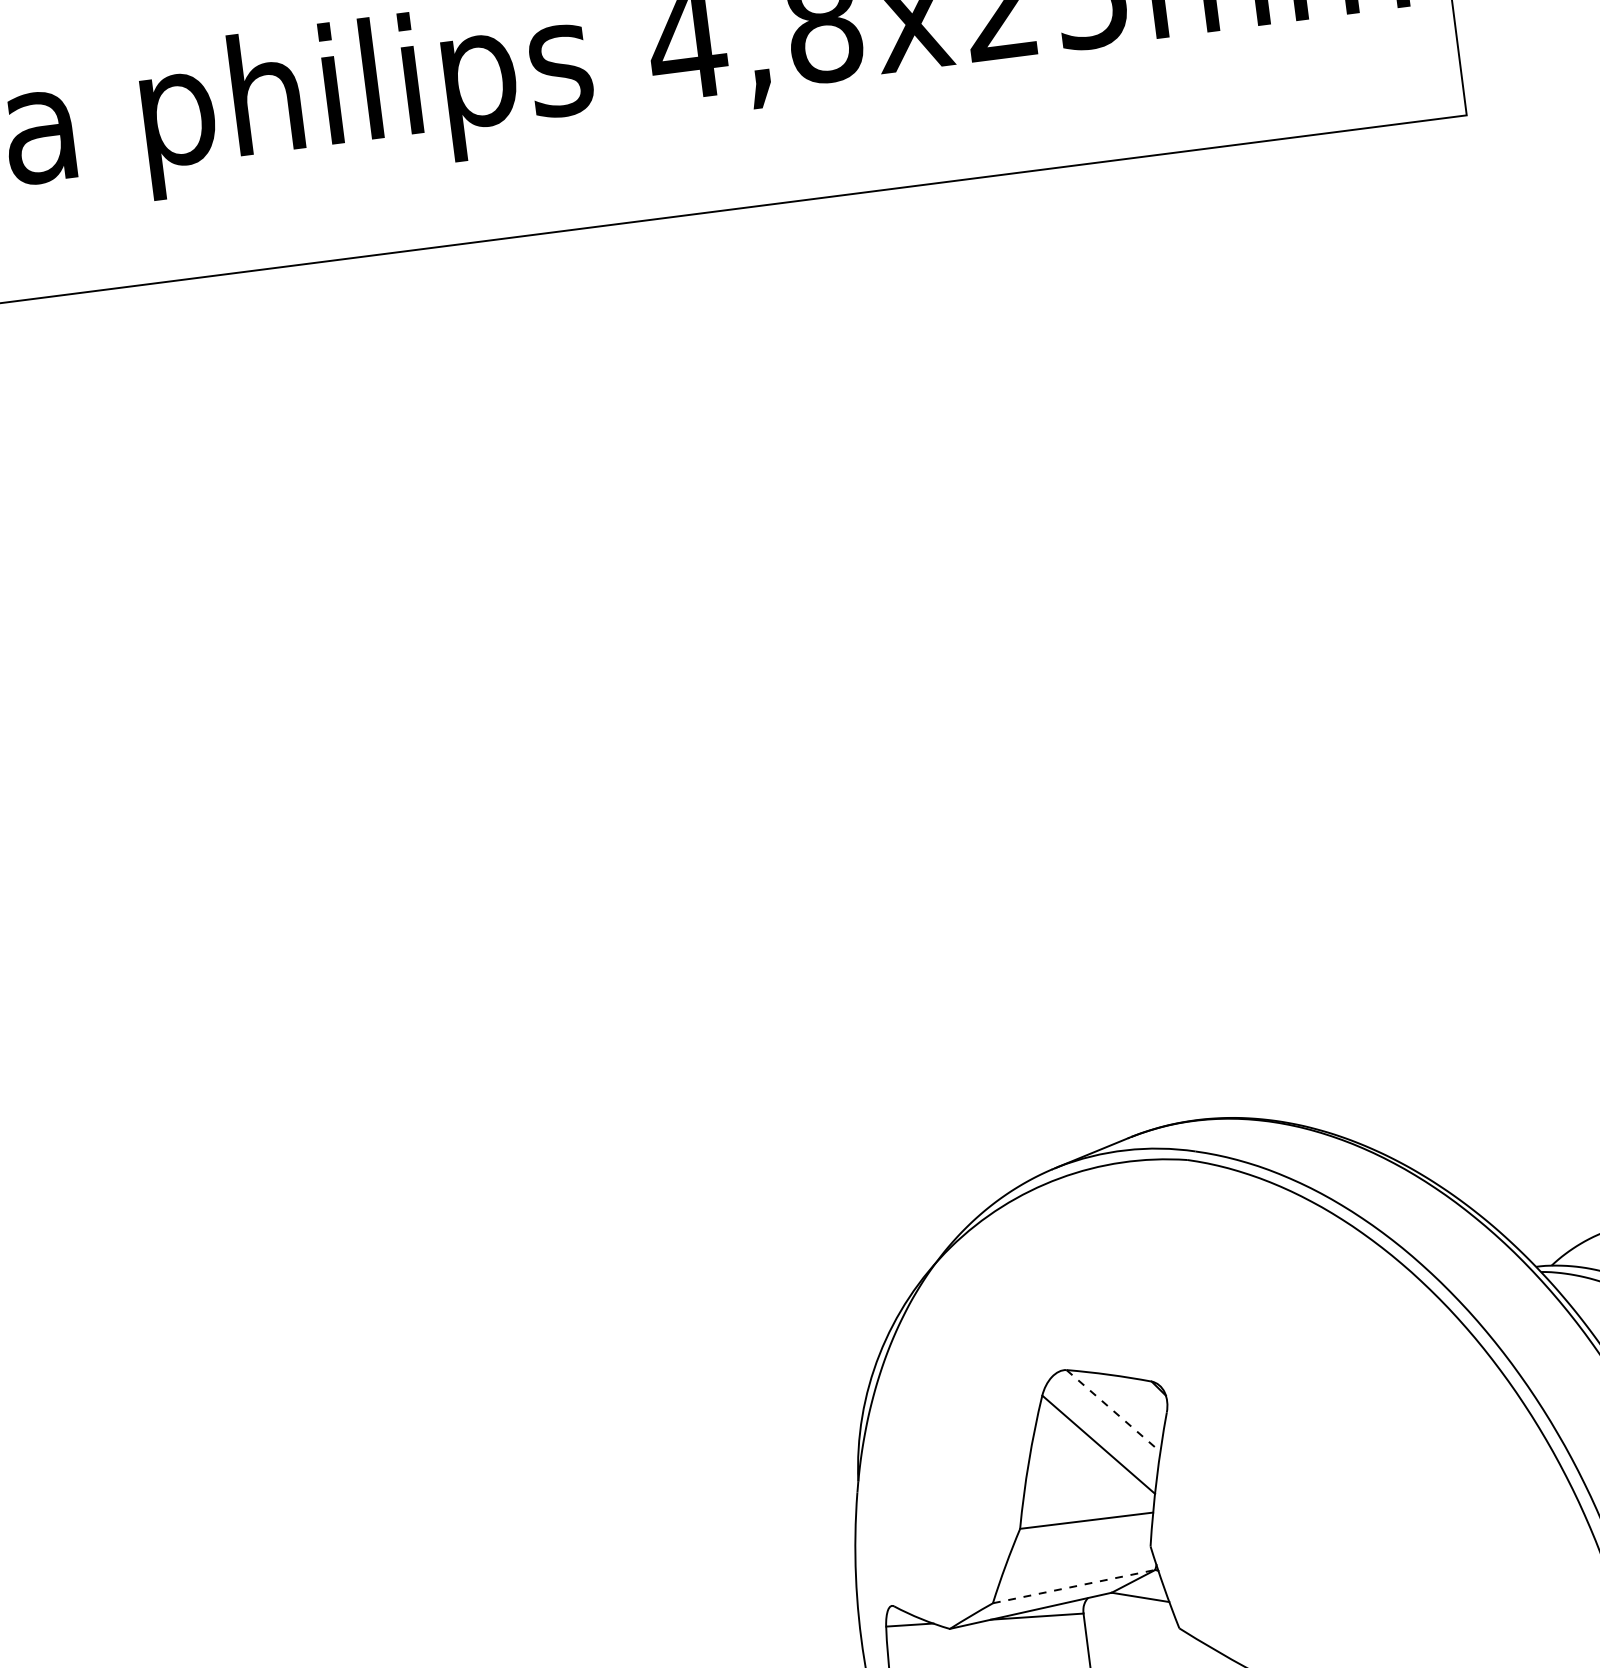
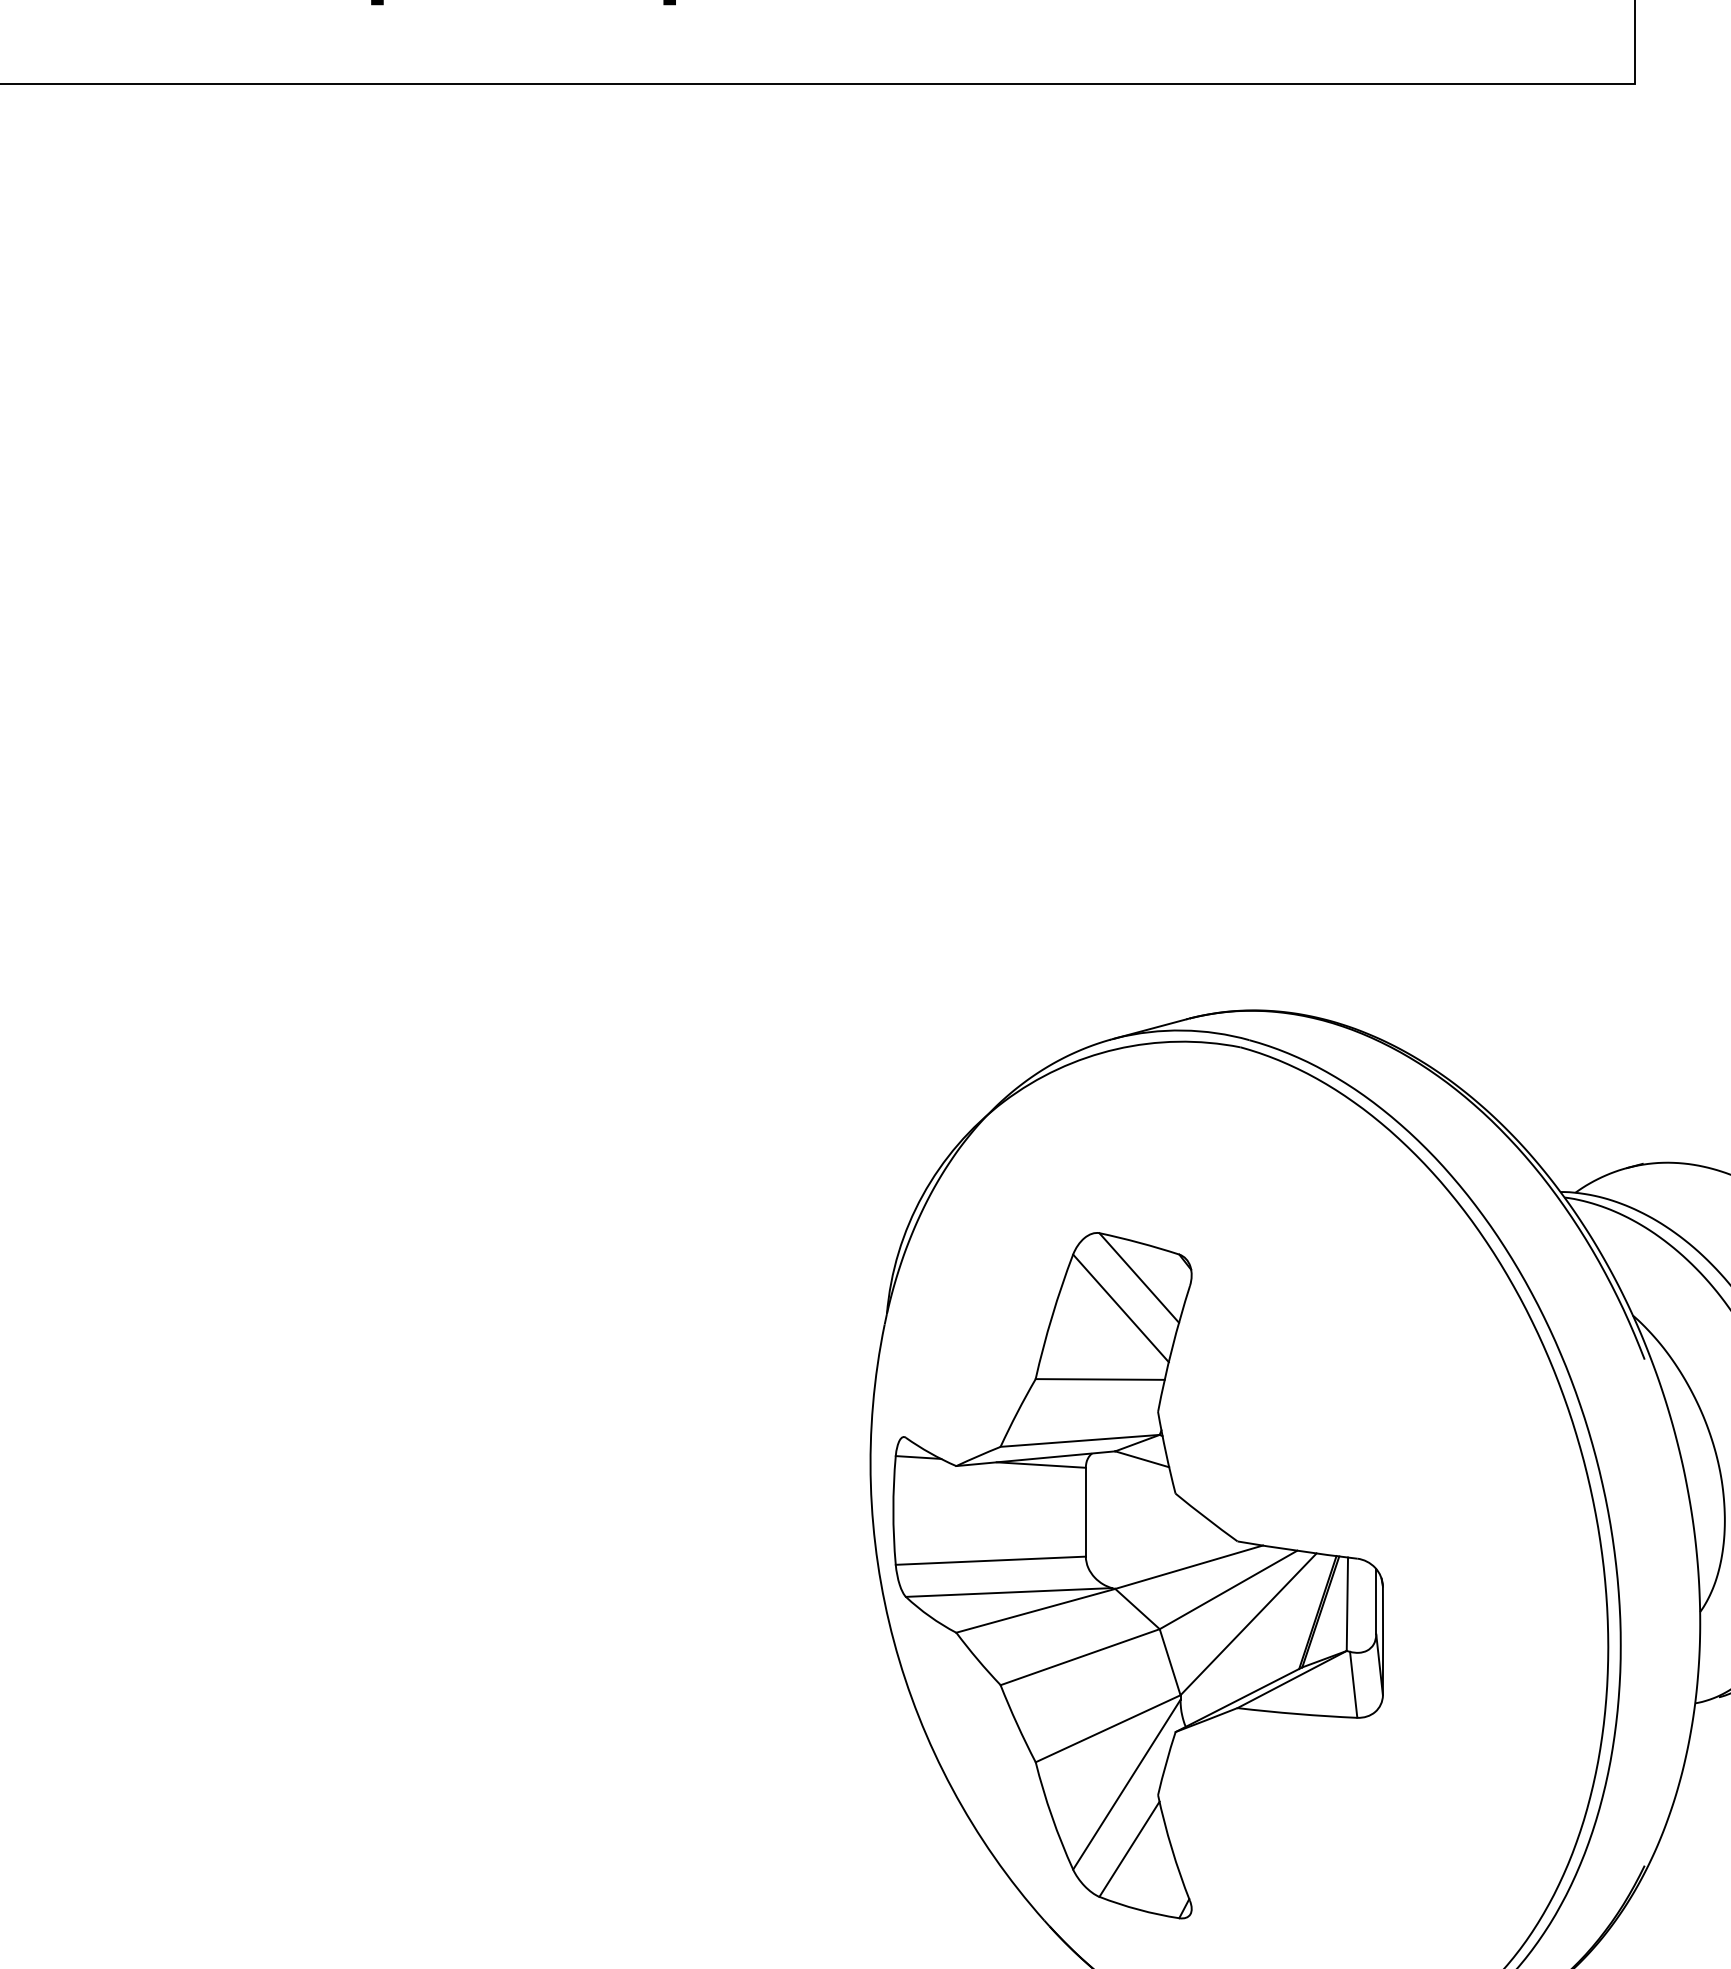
line: (1113, 1410) -> (1139, 1277), dashed -> solid
line: (1074, 1586) -> (1080, 1440), dashed -> solid

